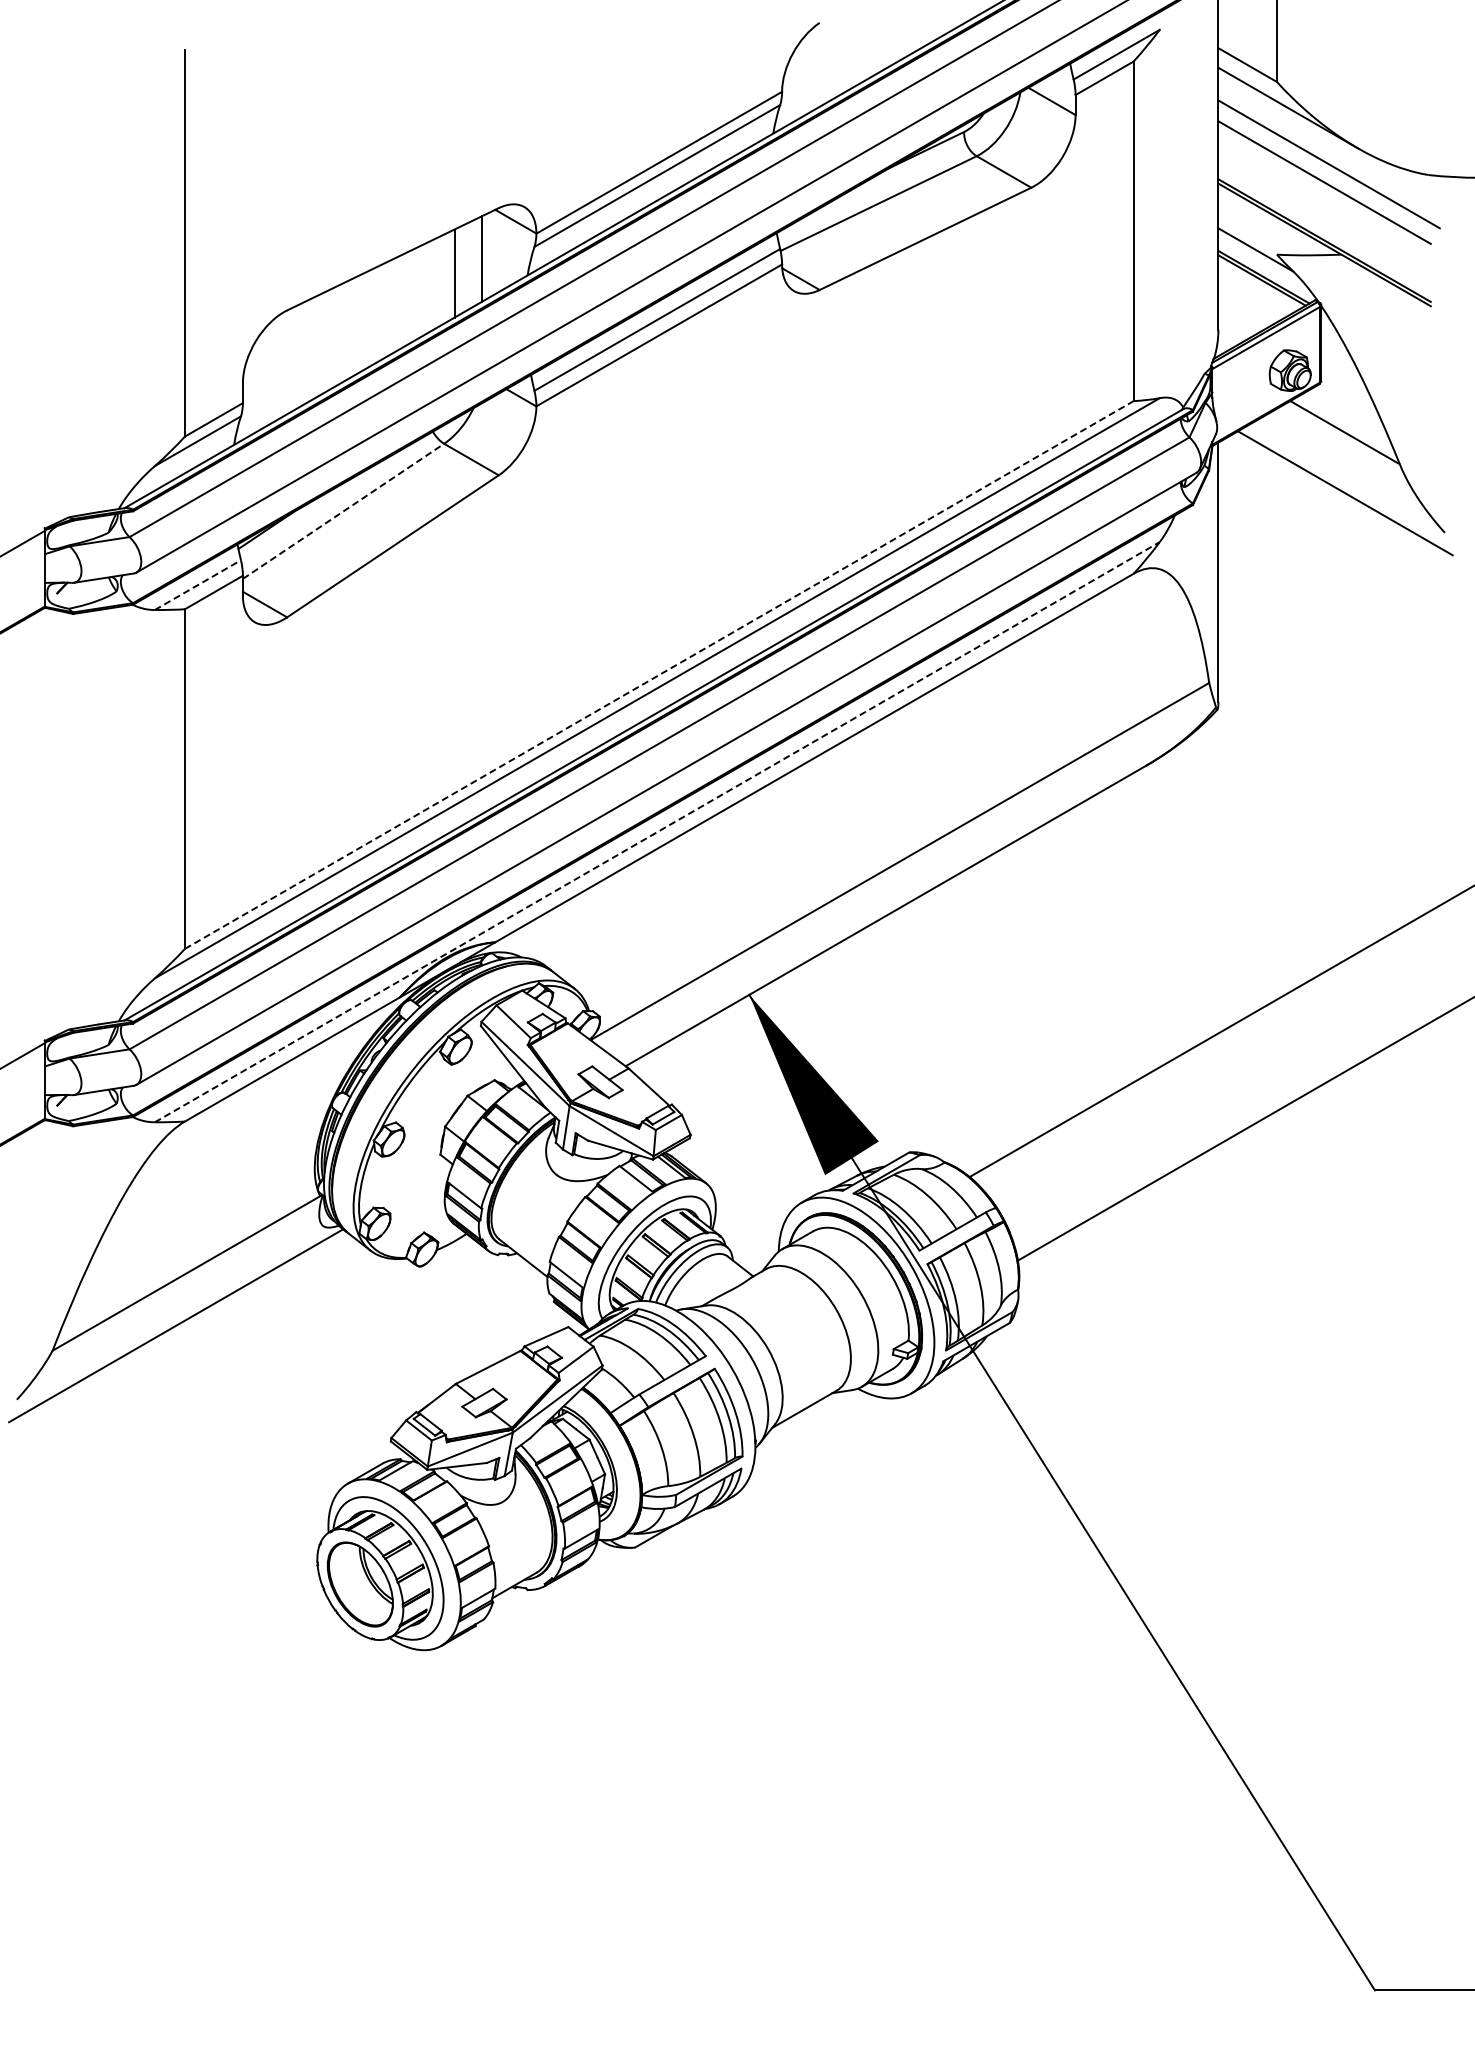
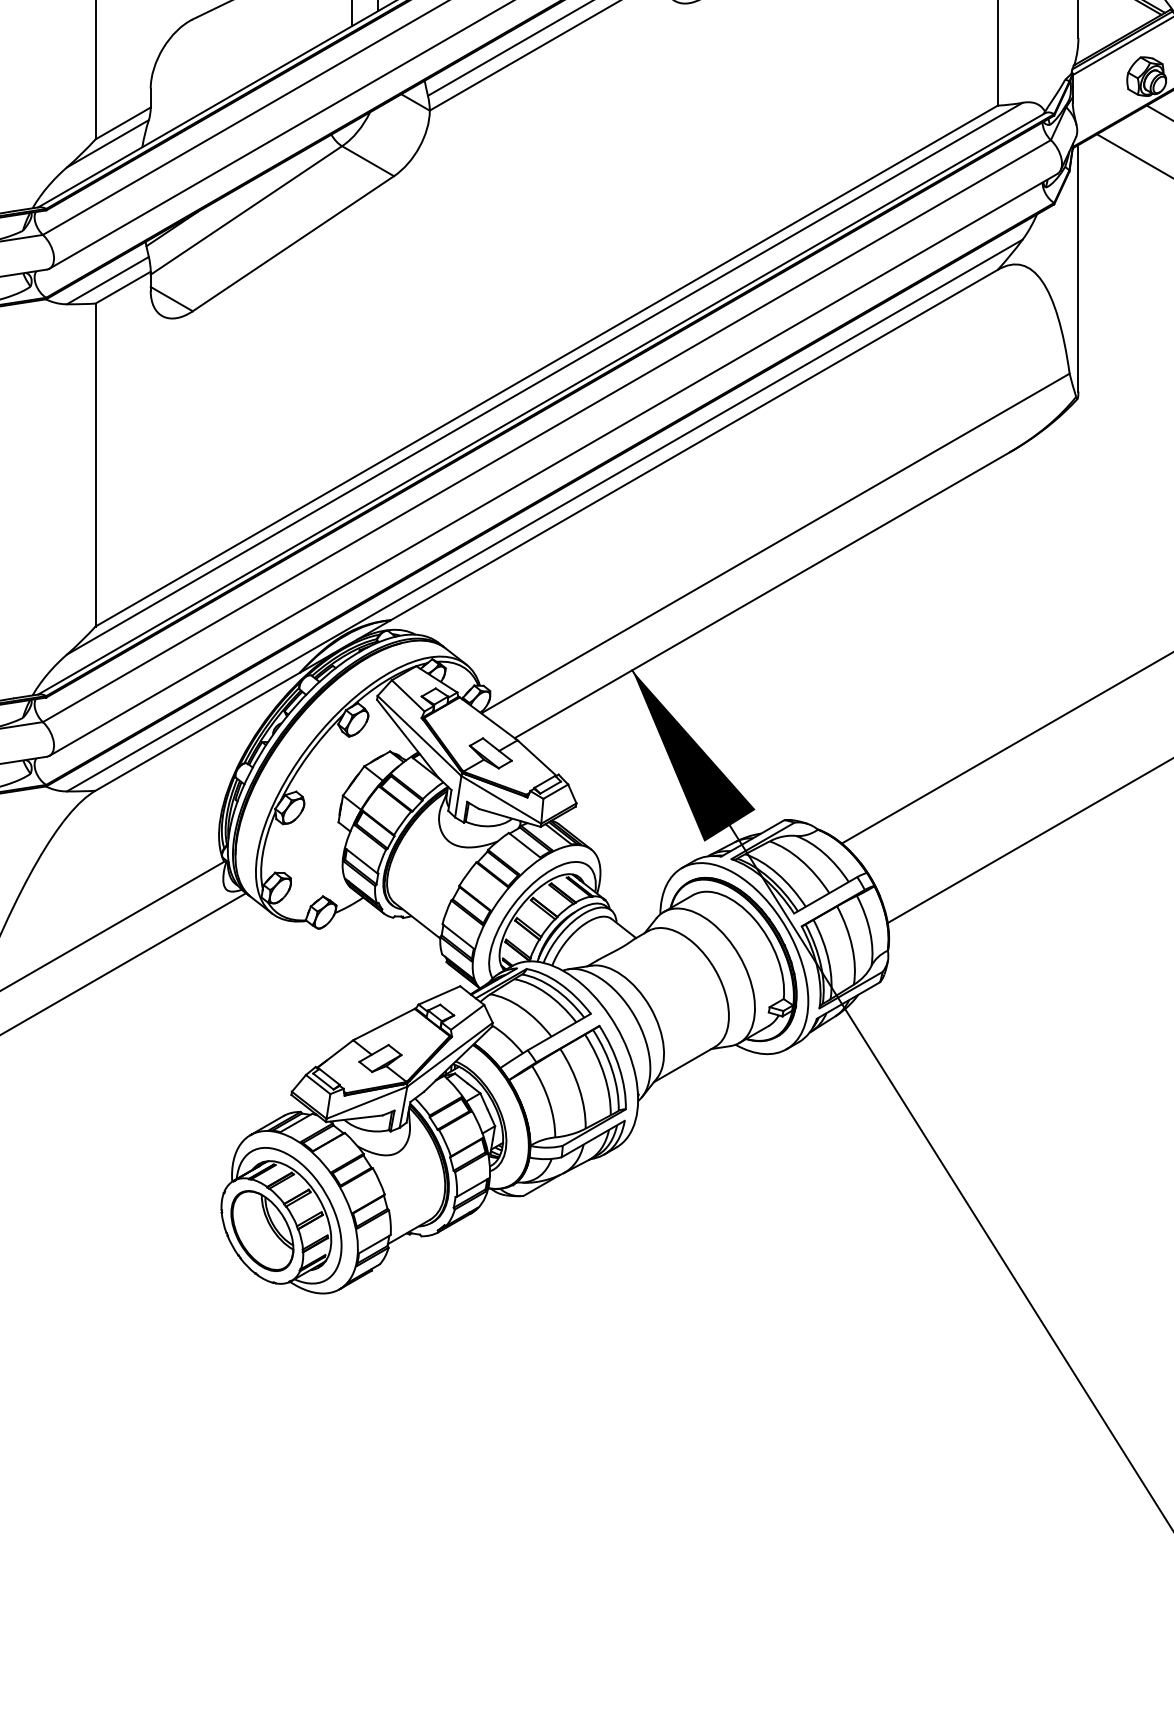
line: (343, 511) -> (246, 210), dashed -> solid
line: (197, 585) -> (107, 280), dashed -> solid
line: (659, 675) -> (546, 366), dashed -> solid
line: (657, 831) -> (544, 514), dashed -> solid

